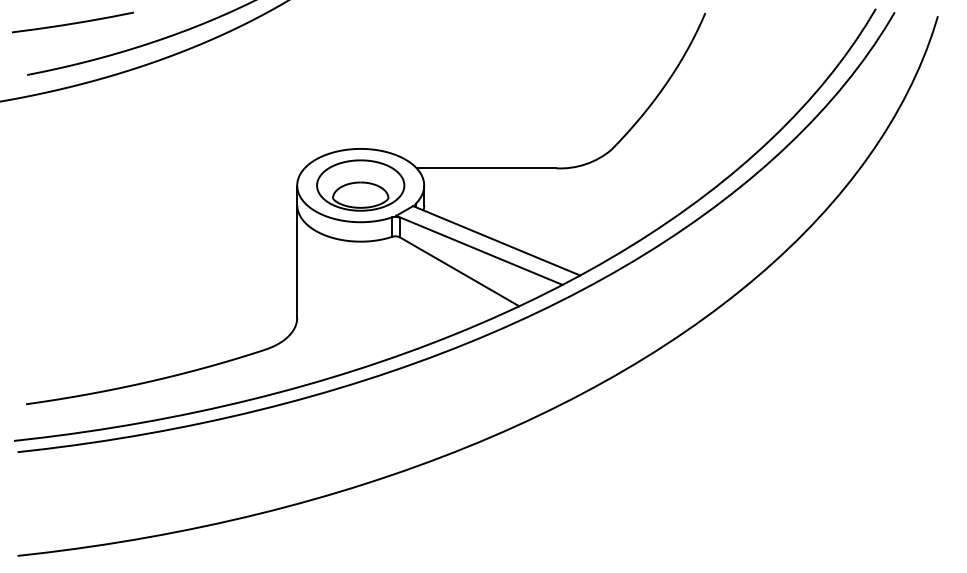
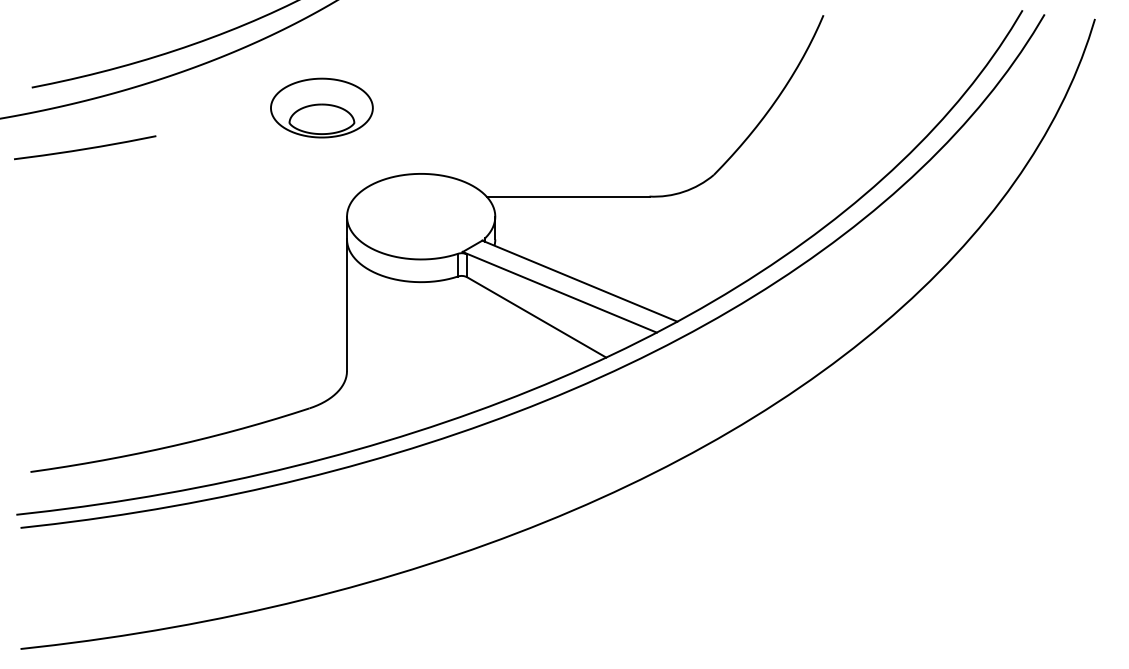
curve: (72, 22) -> (84, 147), moved
part: (360, 185) -> (321, 108), moved

